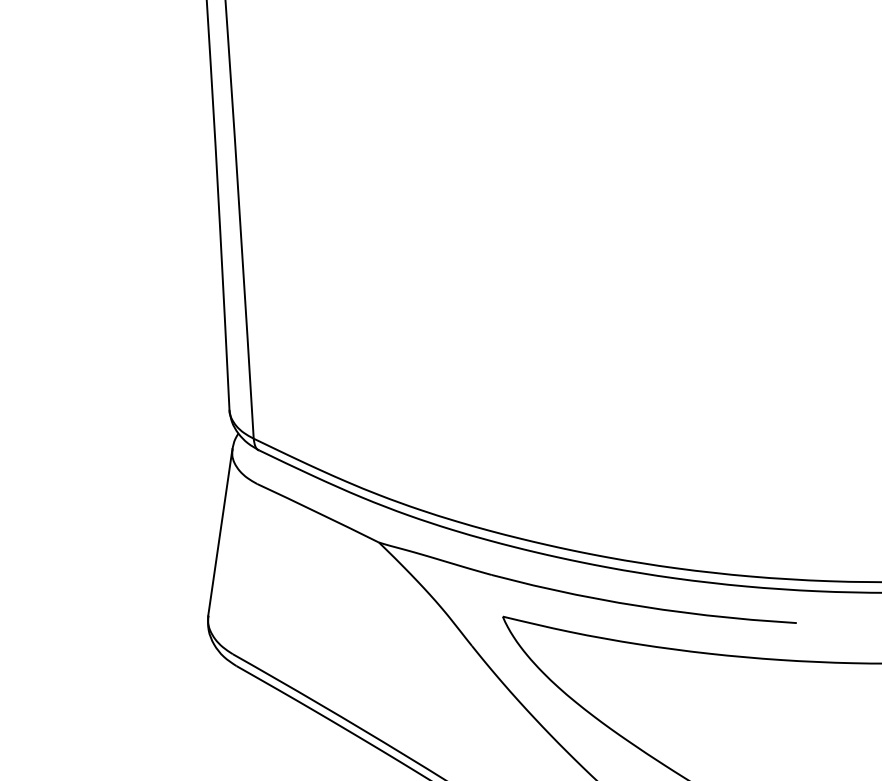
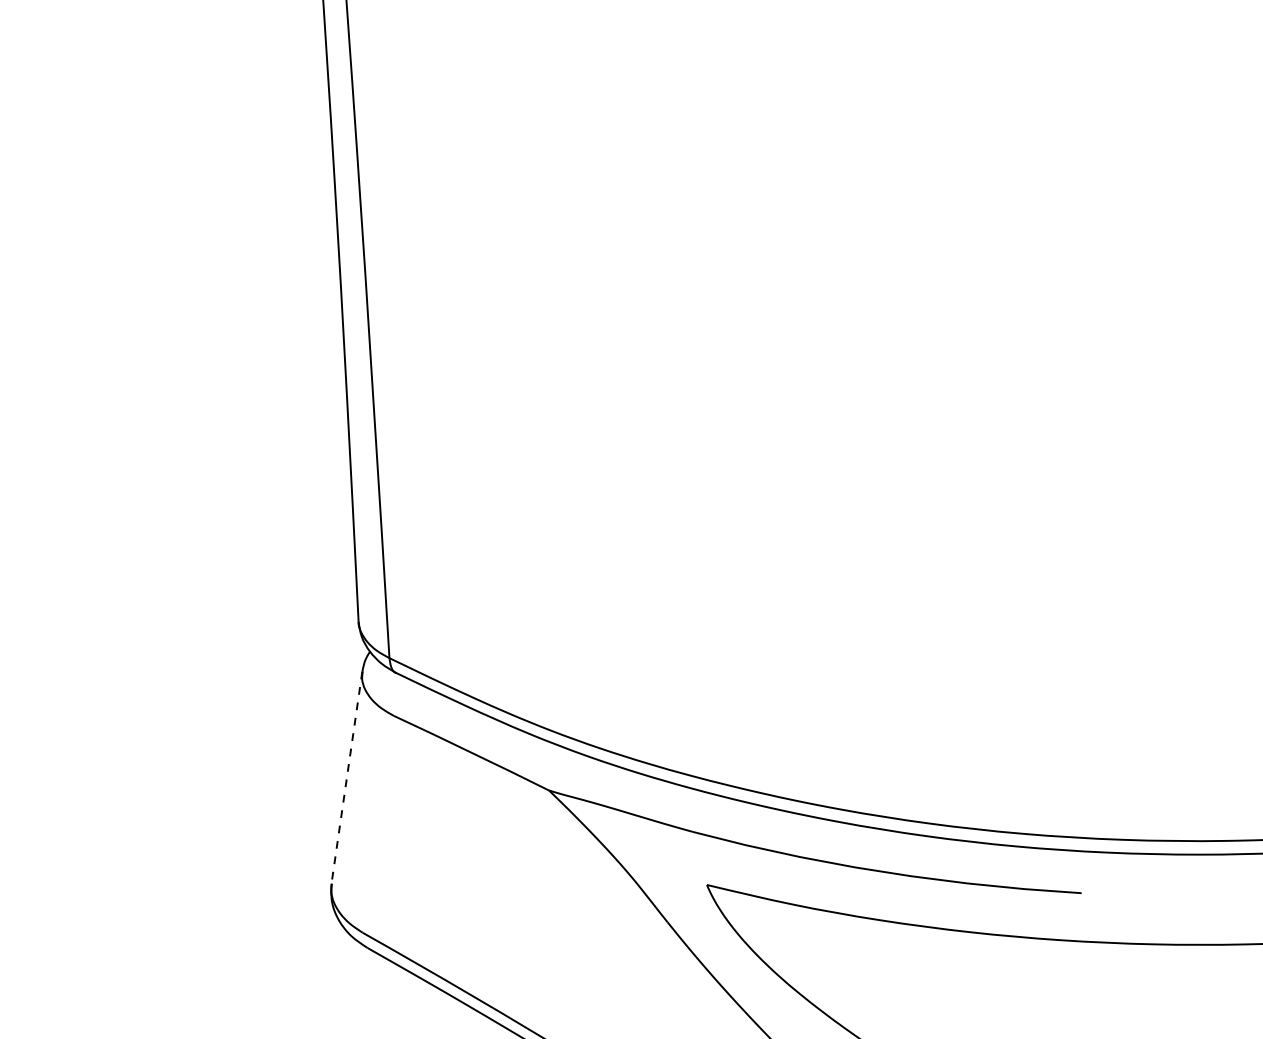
line: (220, 533) -> (346, 778), solid -> dashed

